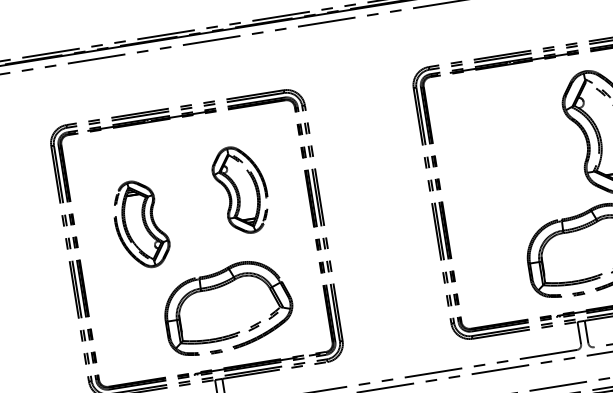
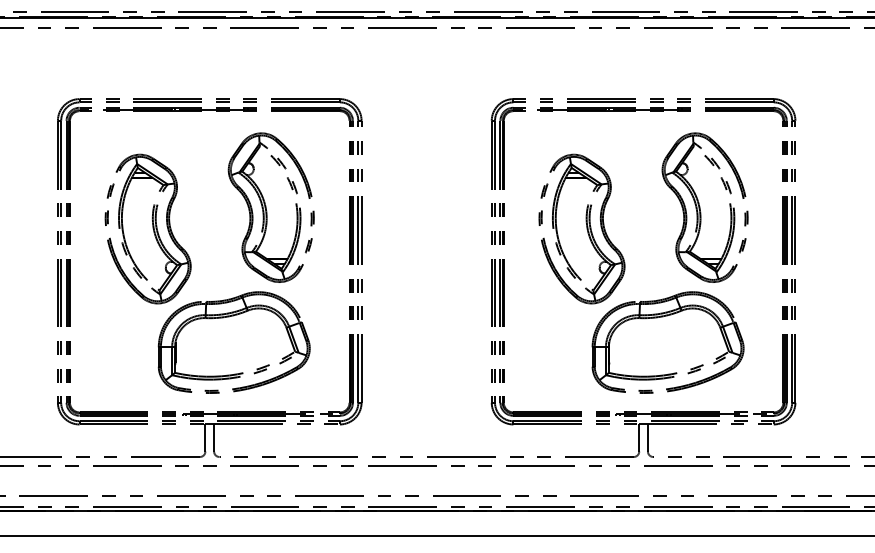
part: (503, 166) -> (581, 228), added
part: (240, 190) -> (270, 207), size x1.43
part: (140, 224) -> (147, 228), size x1.43

